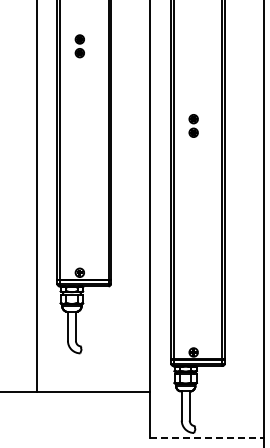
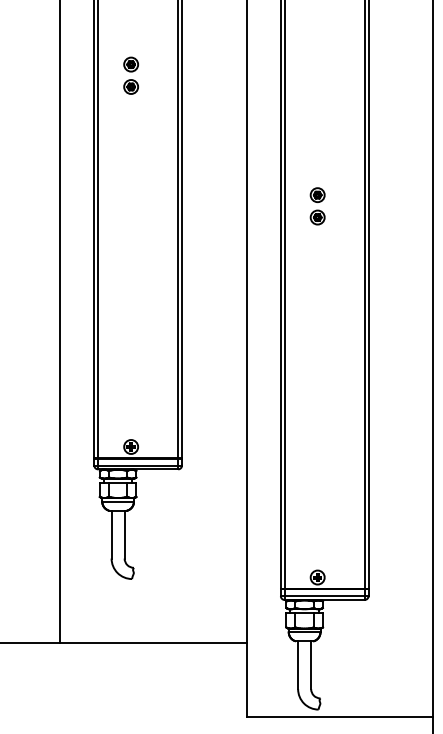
line: (207, 437) -> (340, 716), dashed -> solid

